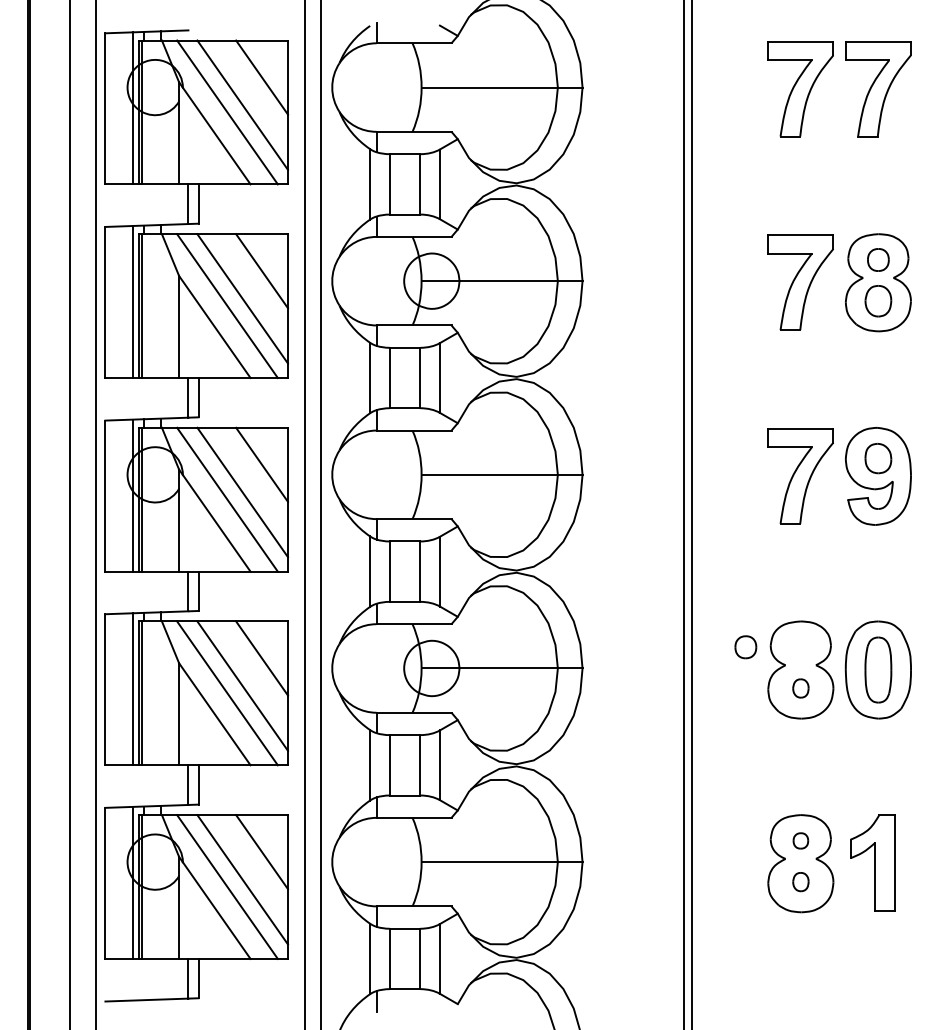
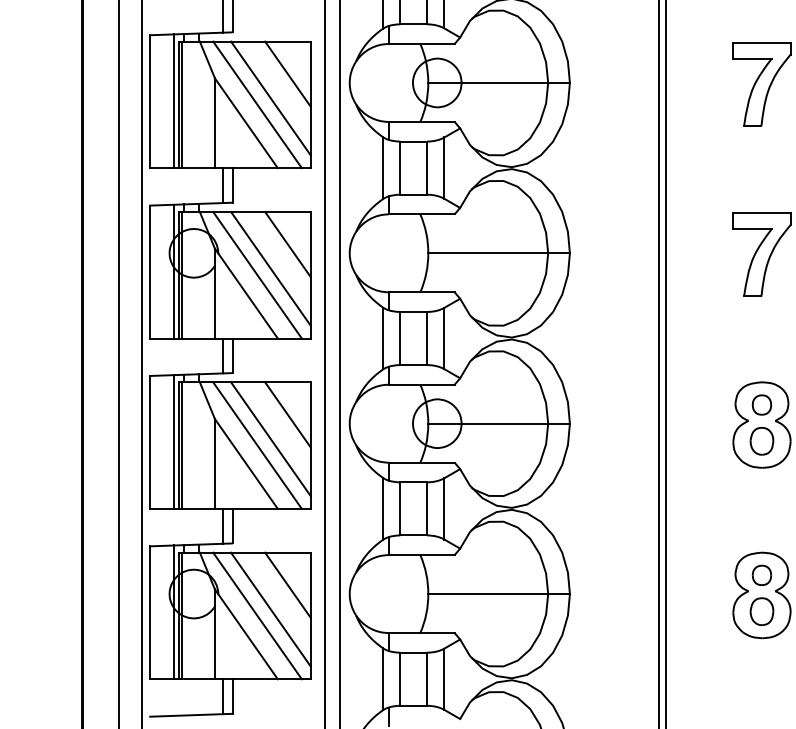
part: (745, 647) -> (761, 405), moved
part: (800, 688) -> (761, 441), size x1.67
part: (800, 840) -> (761, 575), size x1.43
part: (800, 881) -> (761, 611), size x1.67

